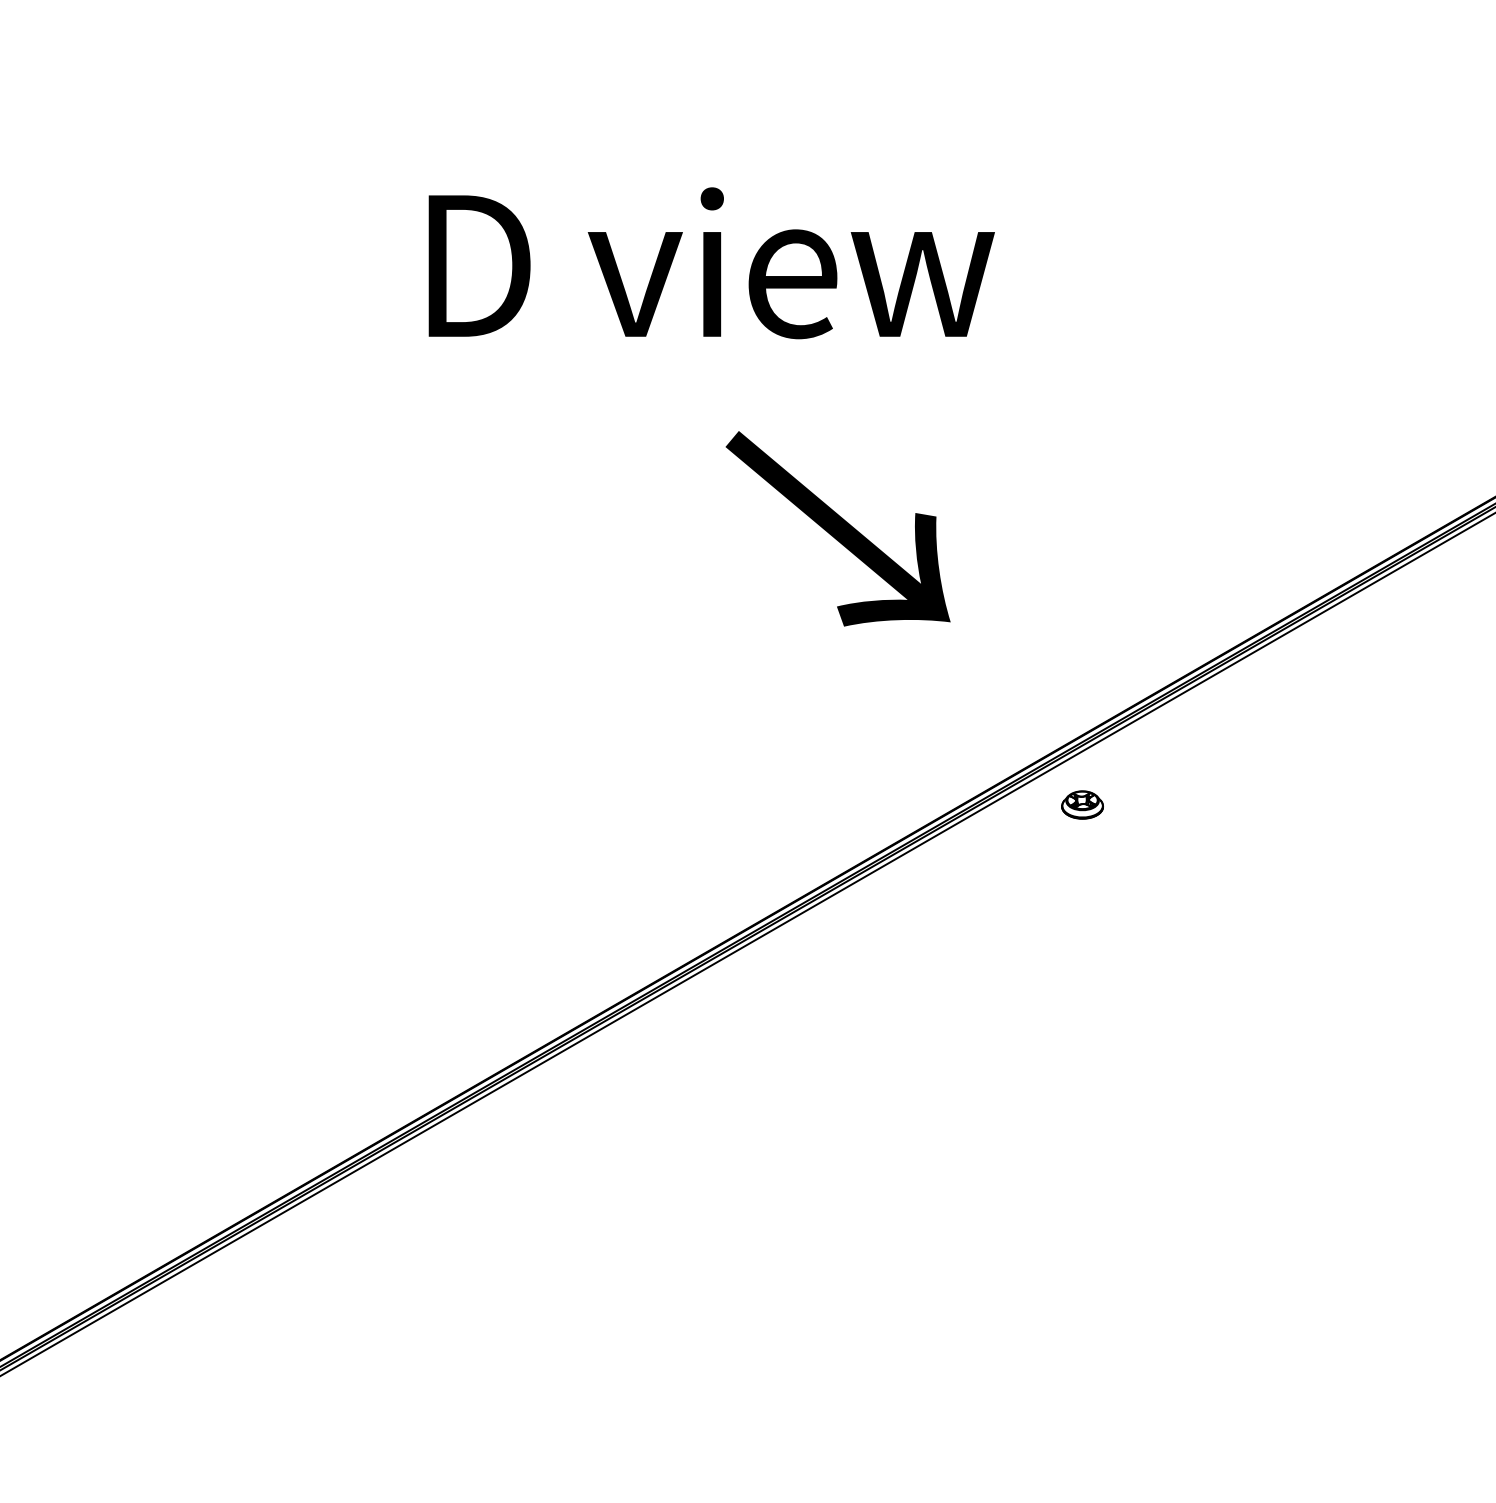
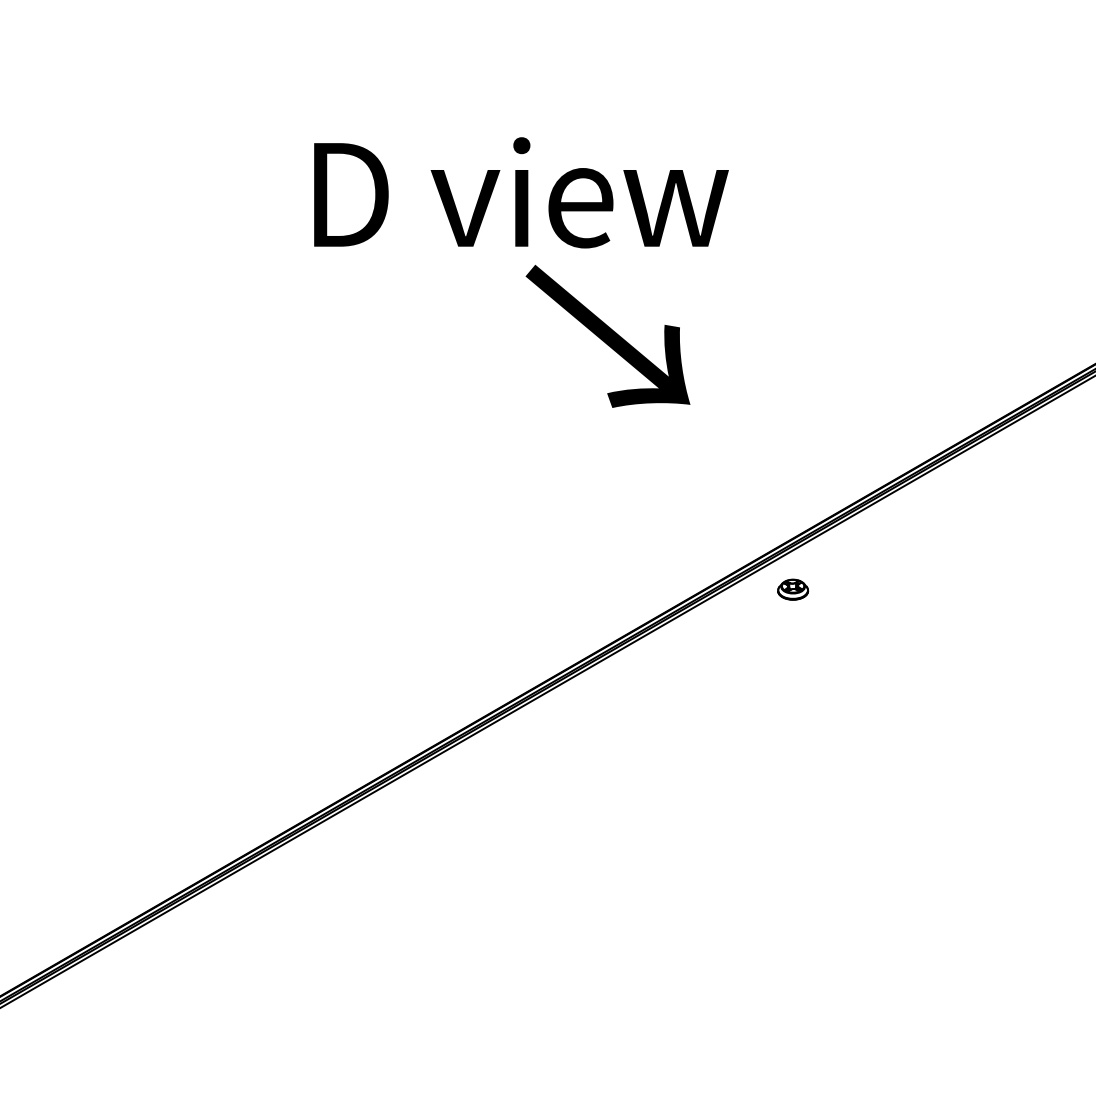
text: (837, 528) -> (607, 336), moved

